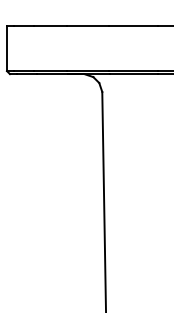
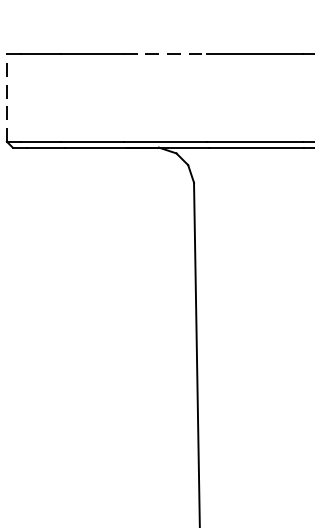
line: (88, 26) -> (166, 54), solid -> dashed
line: (6, 48) -> (5, 97), solid -> dashed

